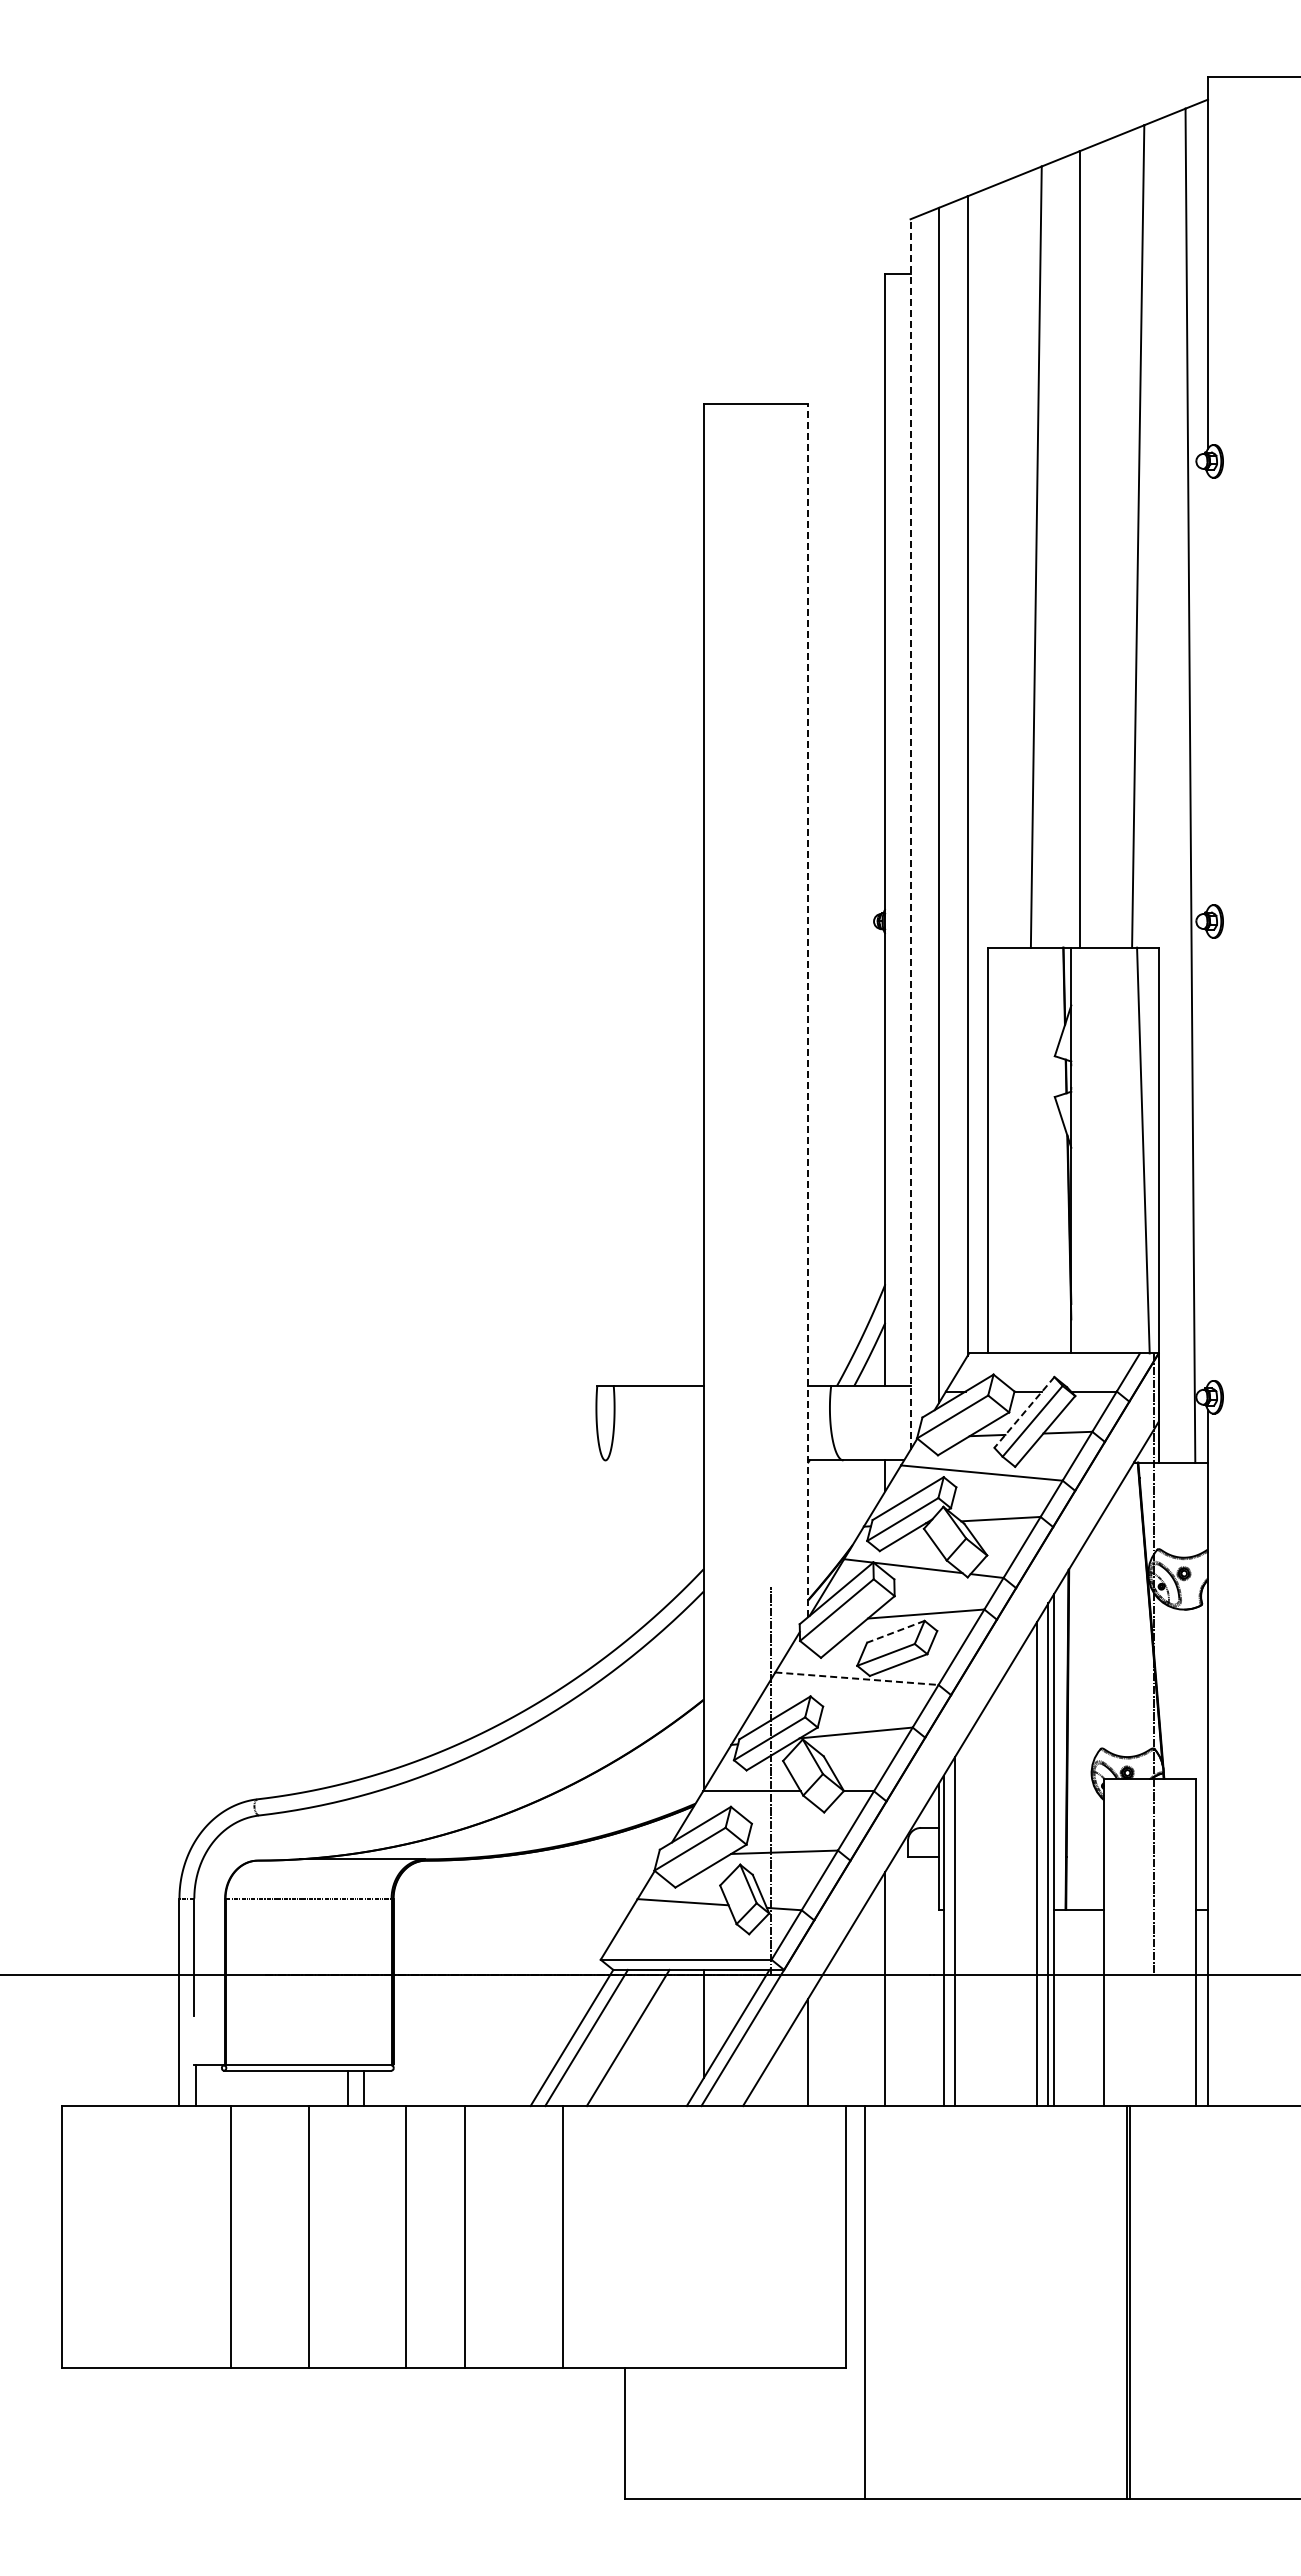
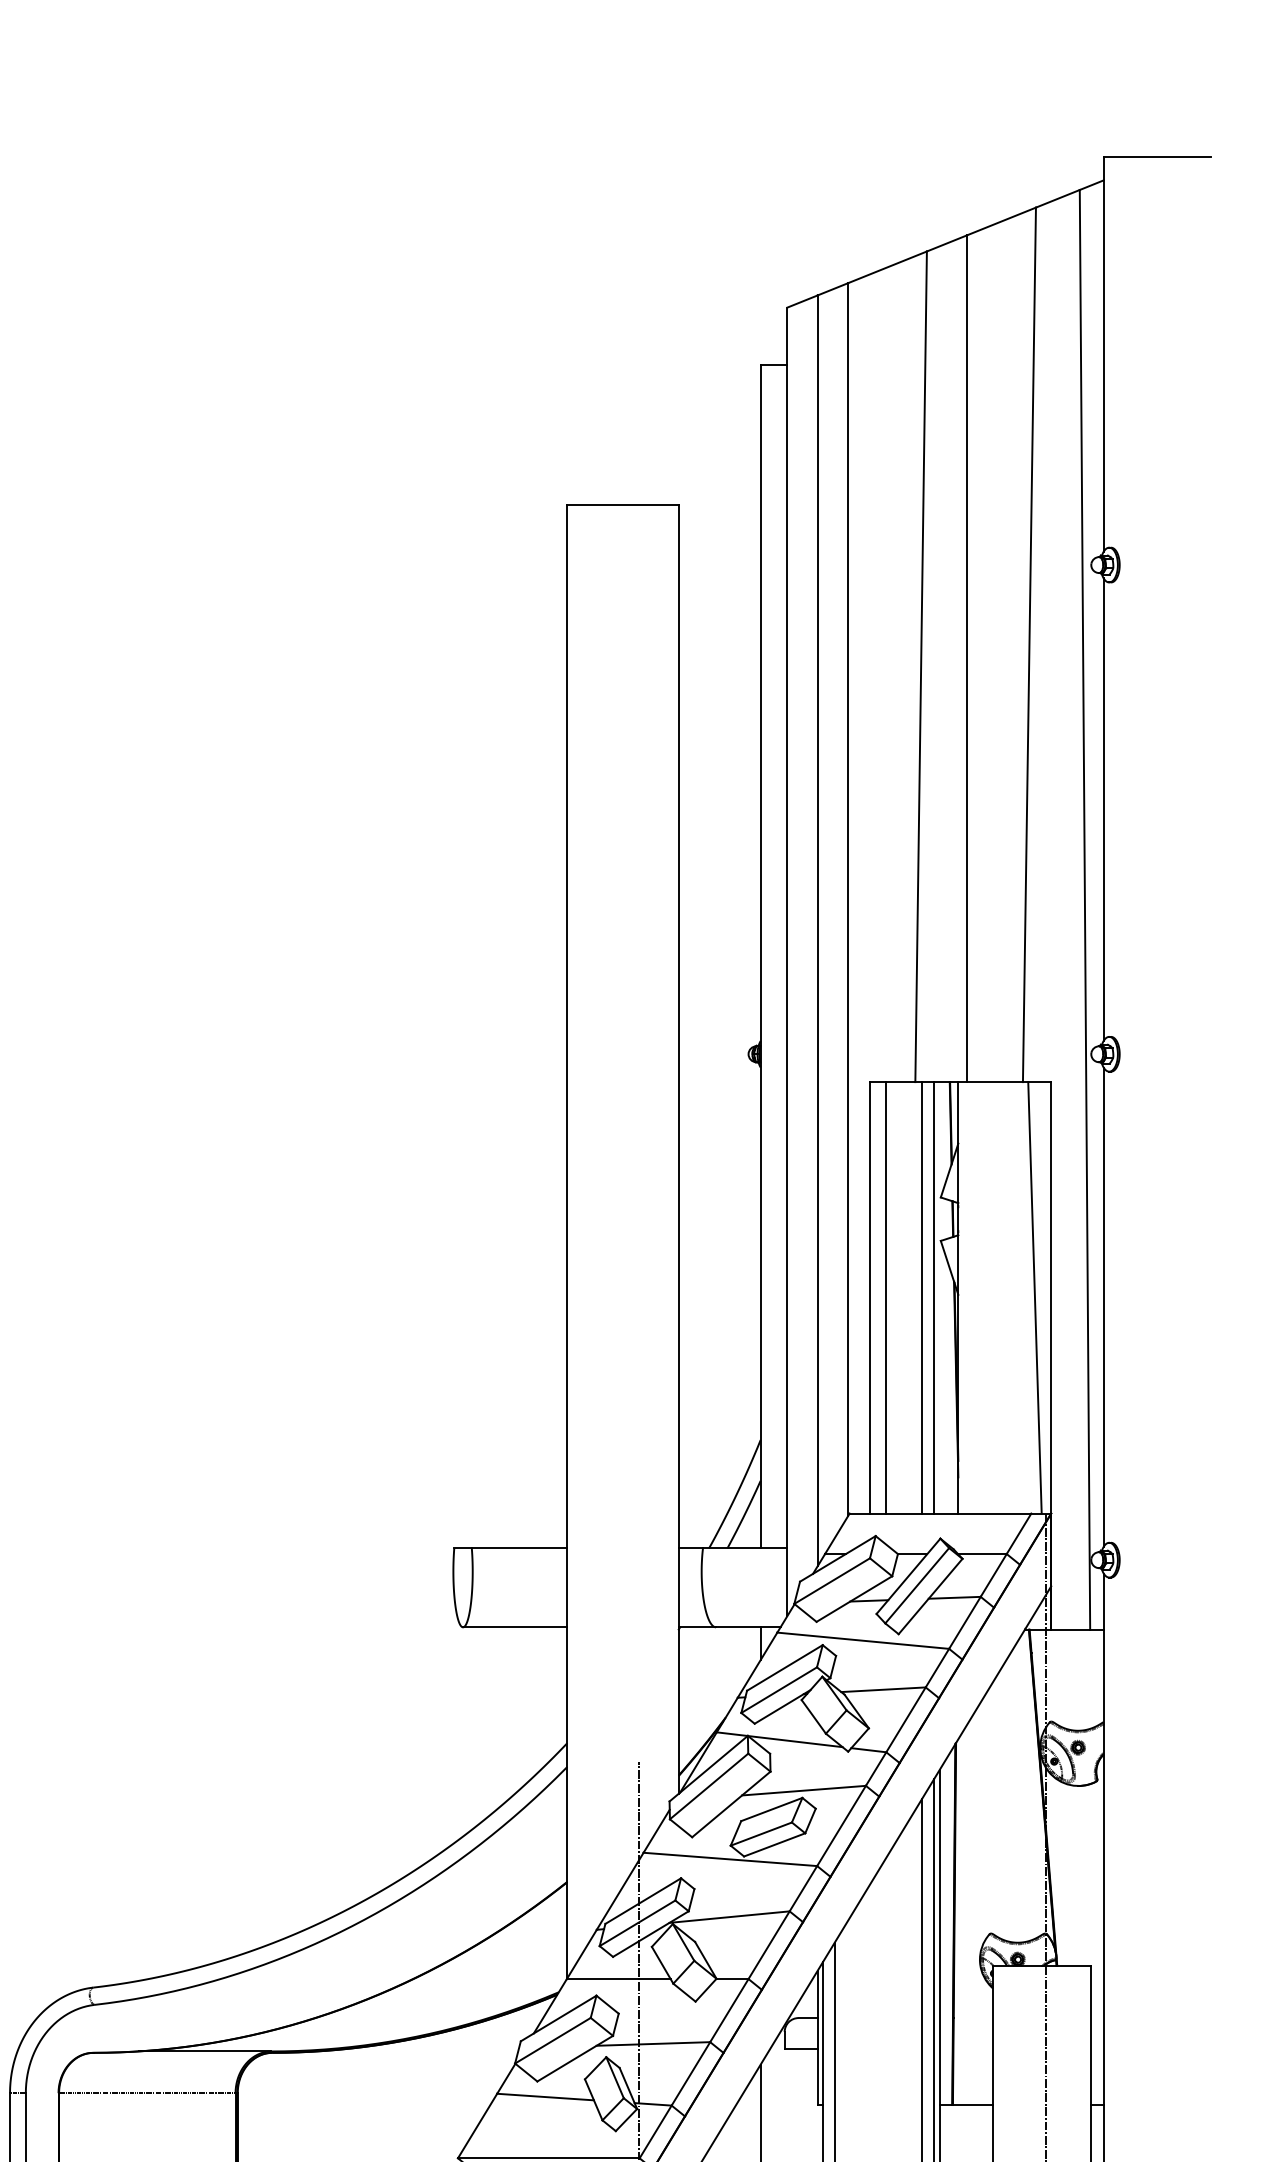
line: (1208, 691) -> (1104, 809), added
line: (910, 834) -> (787, 961), dashed -> solid
line: (808, 1010) -> (678, 1148), dashed -> solid
line: (1003, 1150) -> (886, 1297), added
line: (1036, 1150) -> (921, 1297), added
line: (1048, 1150) -> (934, 1297), added
line: (1208, 1159) -> (1104, 1307), added
line: (1024, 1412) -> (908, 1576), dashed -> solid
line: (654, 1460) -> (515, 1627), added
line: (895, 1631) -> (771, 1809), dashed -> solid
line: (856, 1678) -> (729, 1859), dashed -> solid

